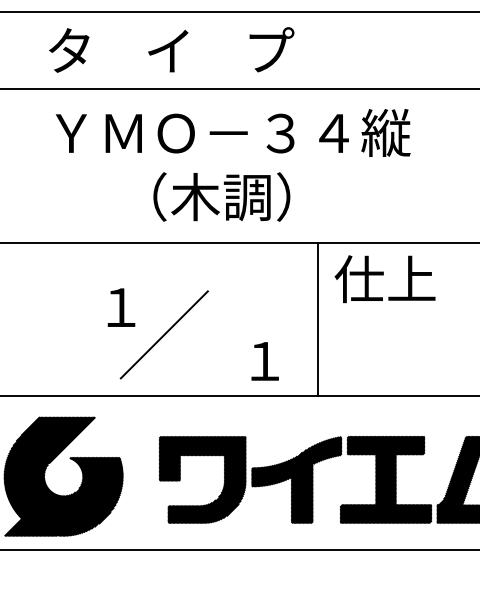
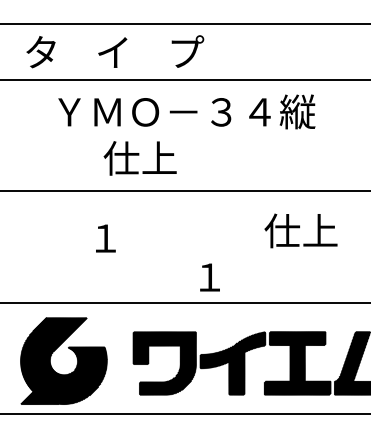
text: (172, 49) -> (115, 51), moved
text: (203, 197) -> (165, 158), （木調） -> 仕上
text: (384, 278) -> (300, 230), moved
line: (318, 318) -> (248, 246), removed
line: (163, 333) -> (136, 257), removed

